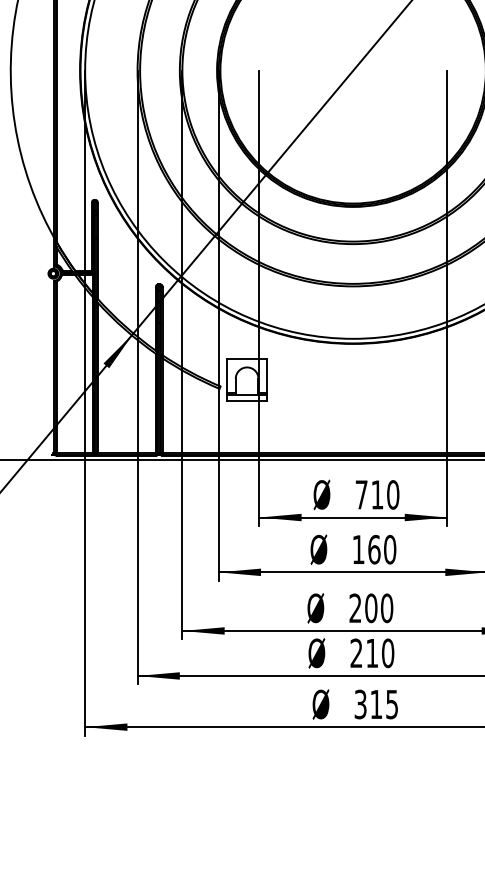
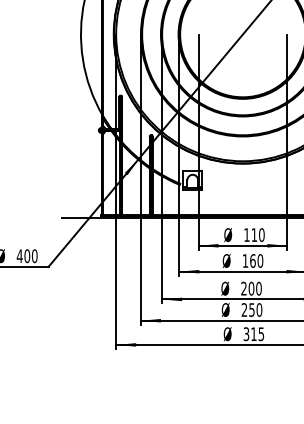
text: (360, 493) -> (246, 234), 710 -> 110
text: (371, 652) -> (251, 309), 210 -> 250

